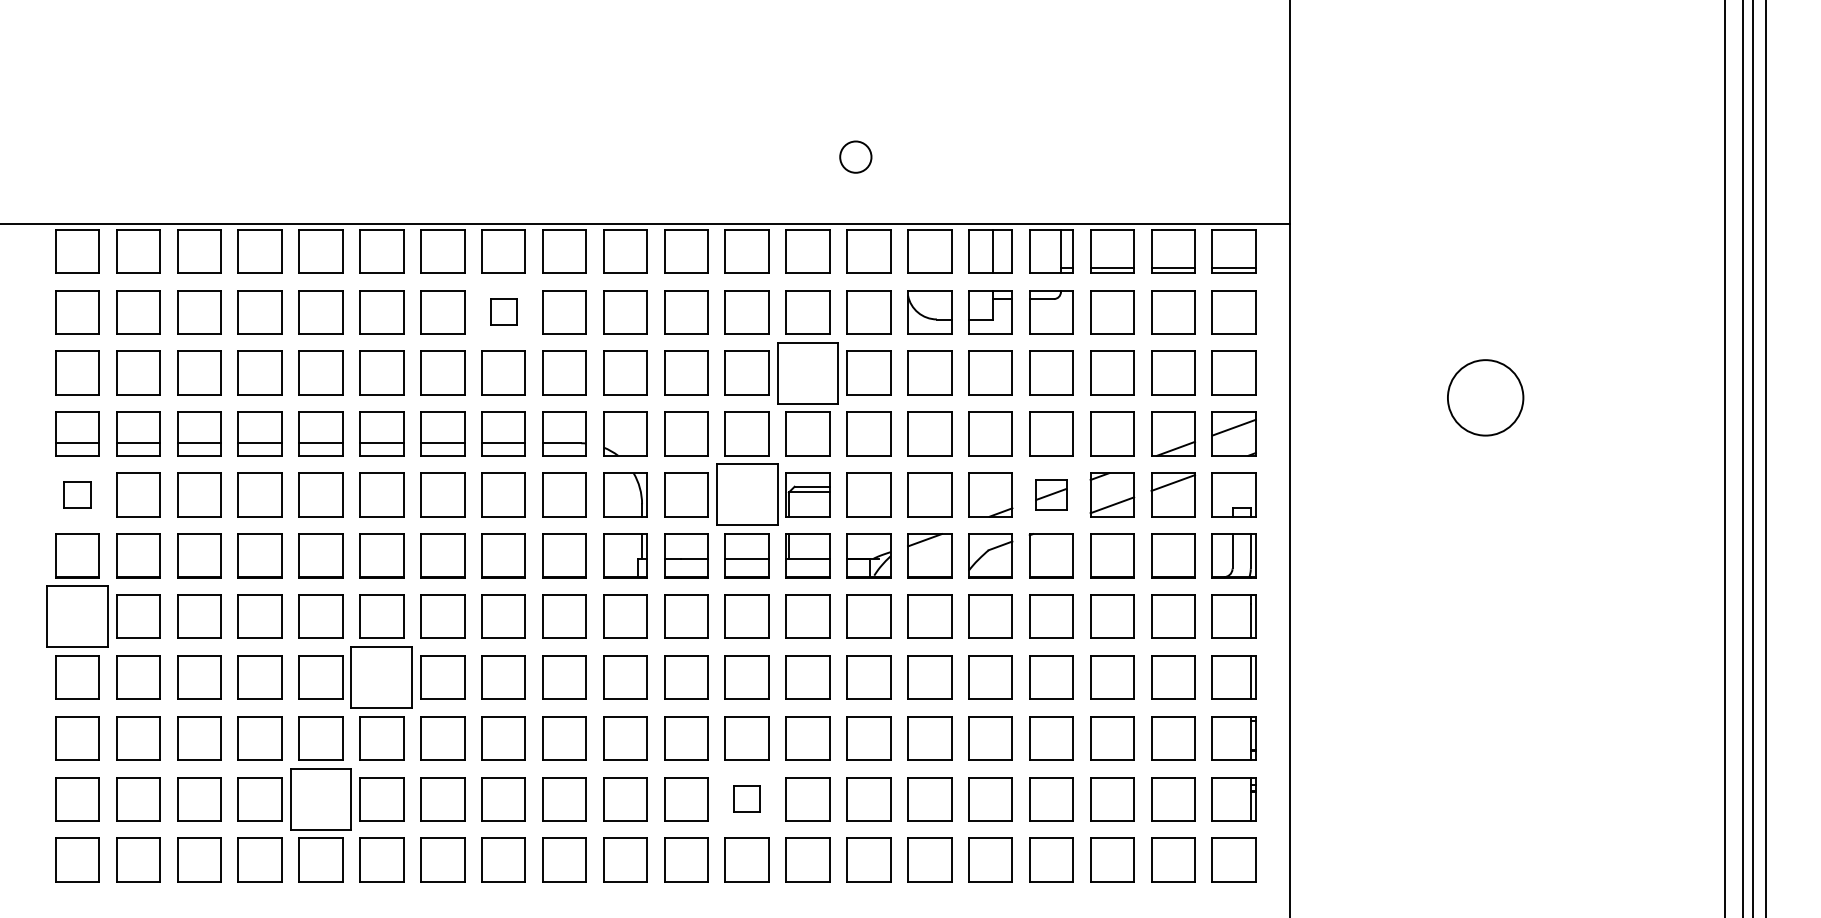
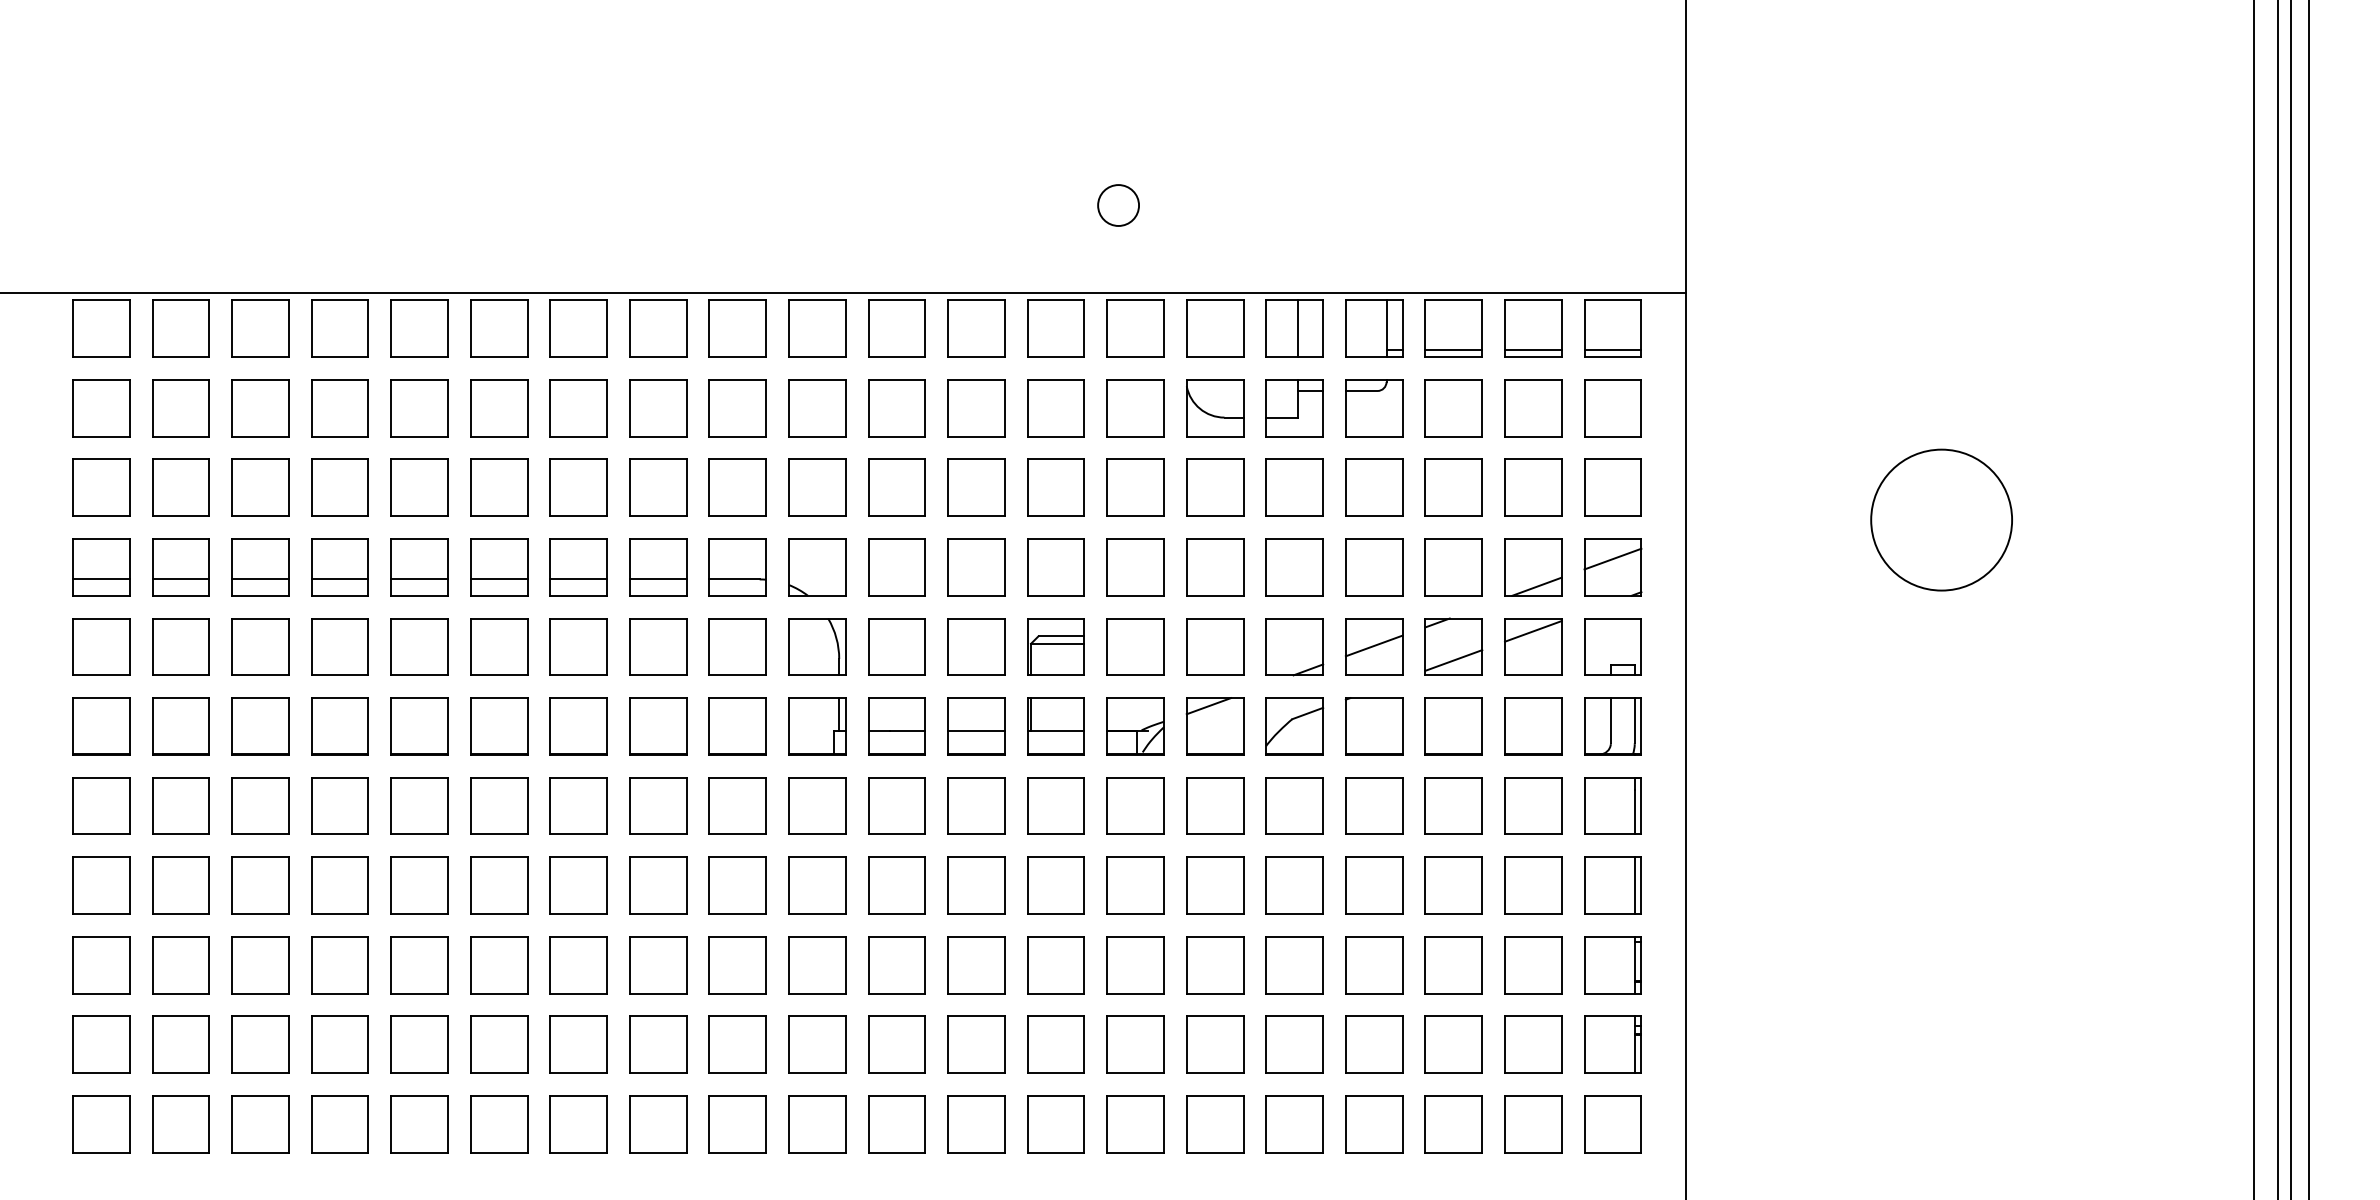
part: (503, 312) -> (658, 408), size x1.67
part: (807, 372) -> (1055, 486), size x0.71
circle: (1485, 397) -> (1941, 519), size x1.43
part: (77, 494) -> (101, 646), size x1.67
part: (746, 494) -> (975, 646), size x0.71
part: (1051, 494) -> (1374, 646), size x1.43
part: (77, 616) -> (101, 805), size x0.71
part: (381, 677) -> (498, 885), size x0.71
part: (320, 799) -> (418, 1044), size x0.71
part: (746, 799) -> (975, 1044), size x1.67

